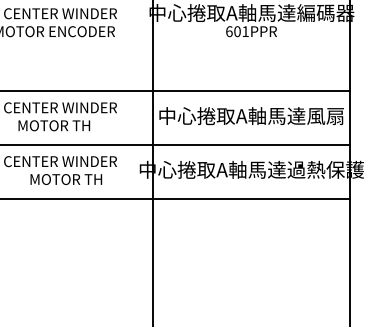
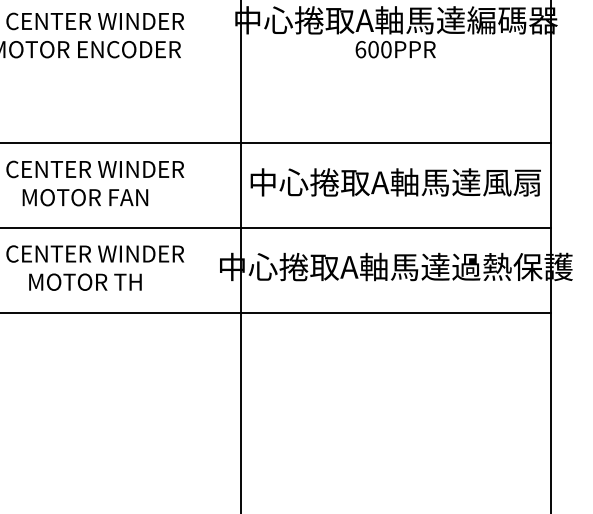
text: (245, 31) -> (386, 49), 601PPR -> 600PPR
text: (54, 125) -> (85, 197), MOTOR TH -> MOTOR FAN
text: (66, 179) -> (85, 282), moved

